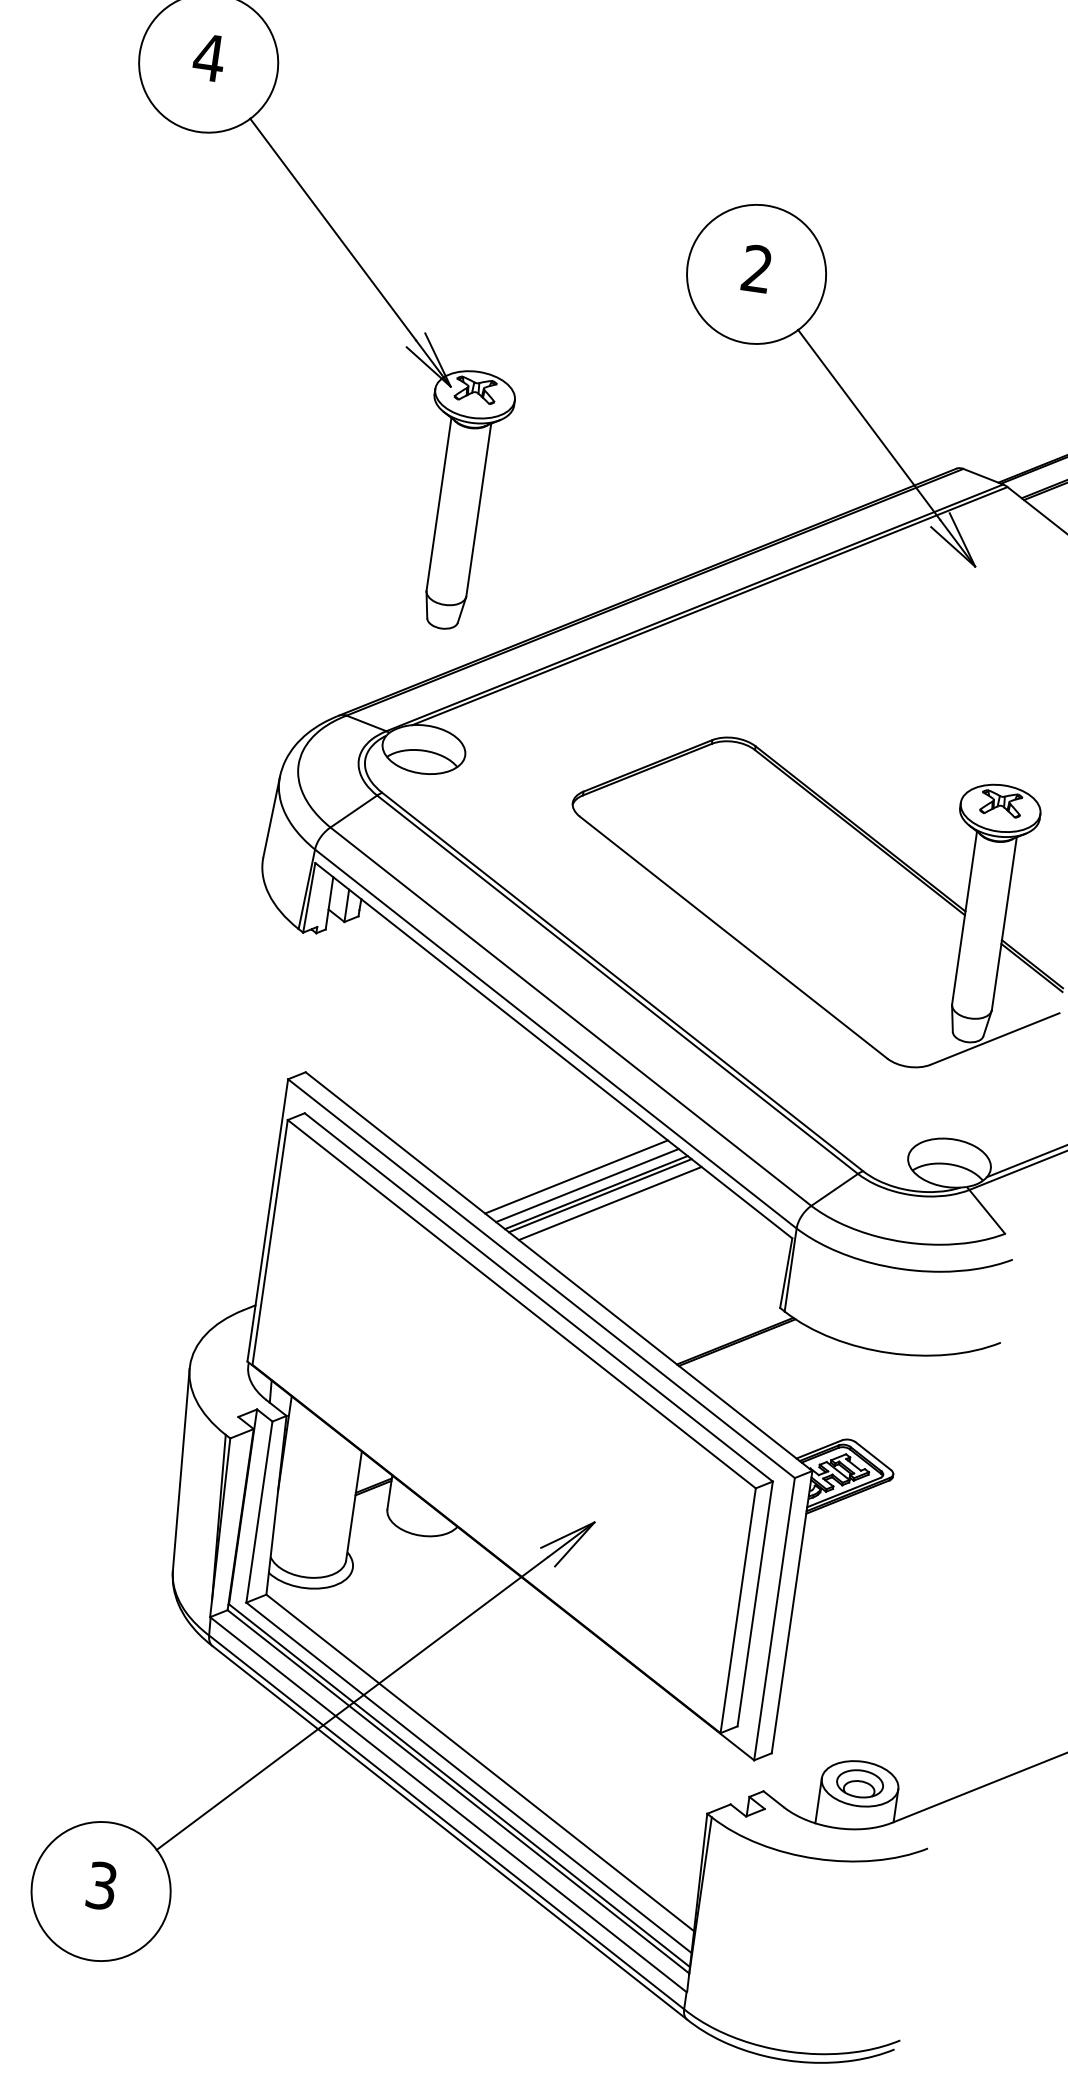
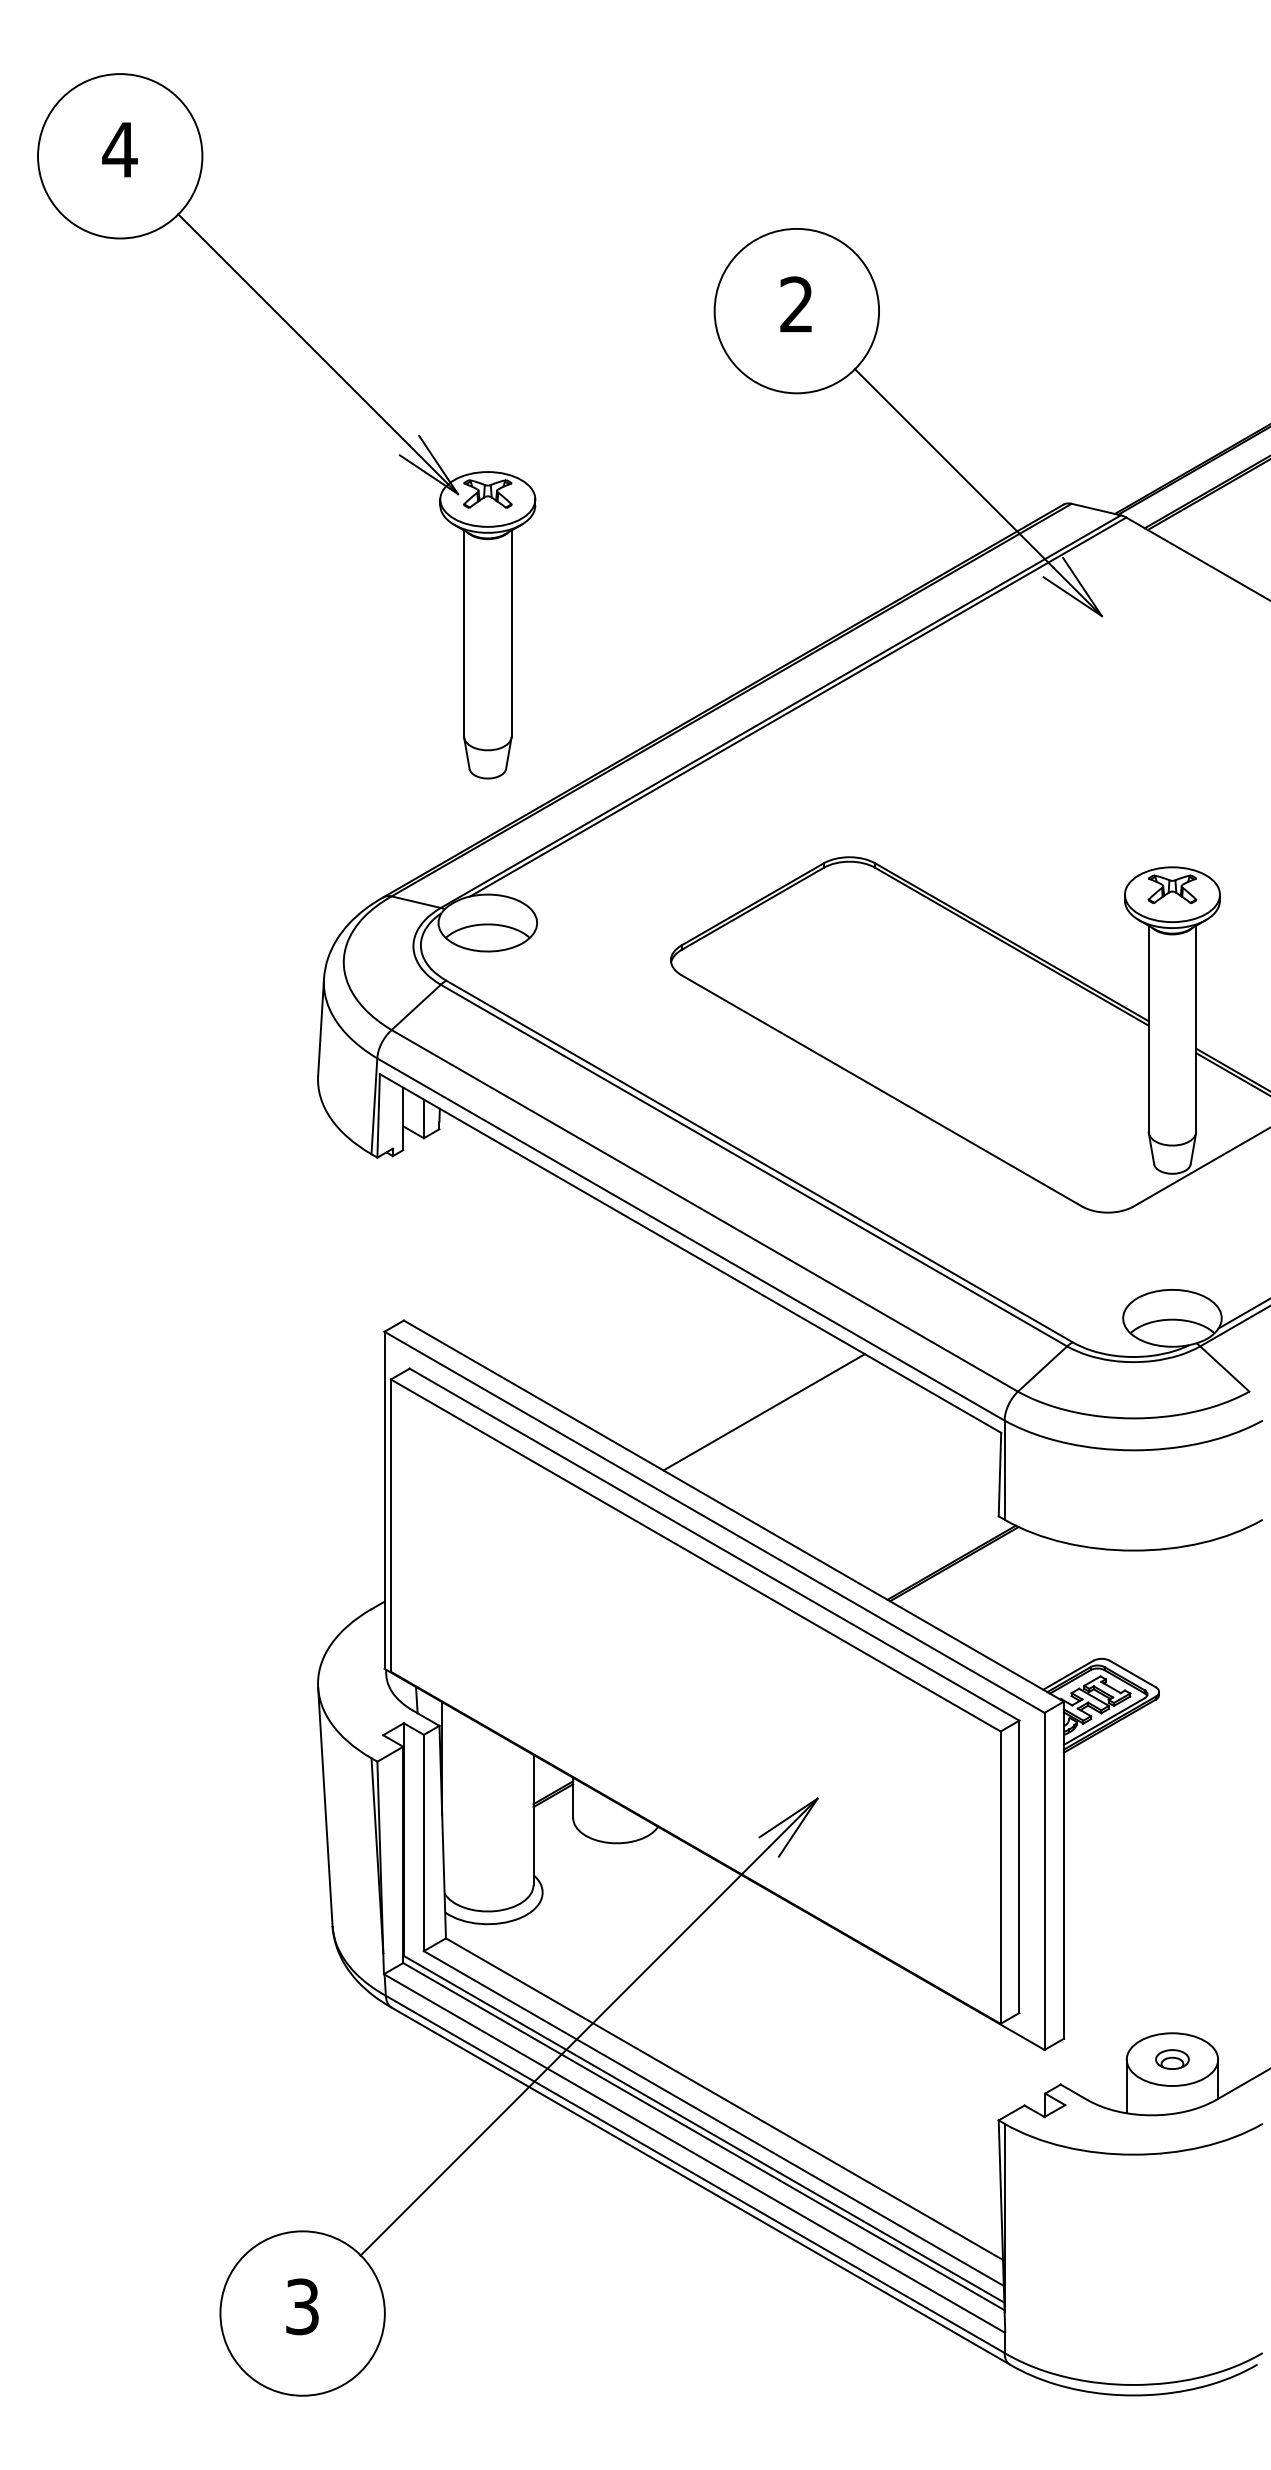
line: (576, 1177) -> (738, 1397), removed
line: (587, 1185) -> (752, 1405), removed
line: (600, 1195) -> (769, 1415), removed
line: (610, 1203) -> (782, 1422), removed
part: (860, 1783) -> (1172, 2059), size x0.6

